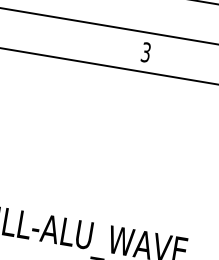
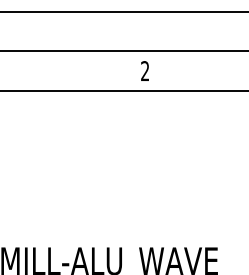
text: (146, 52) -> (145, 71), 3 -> 2

